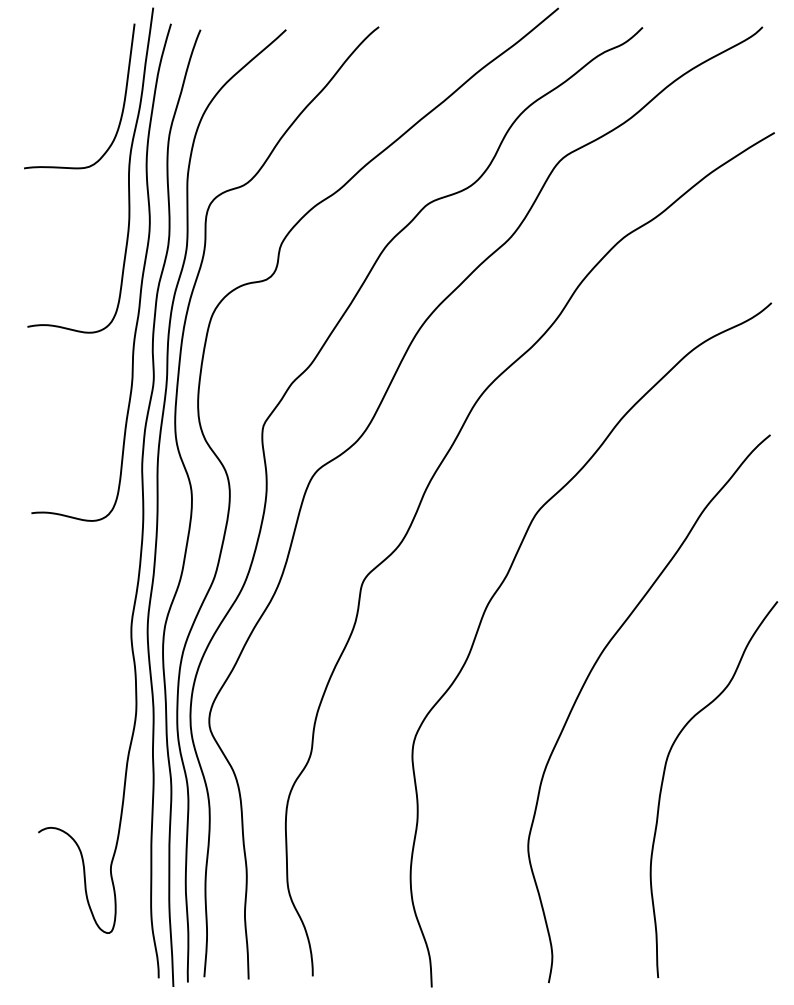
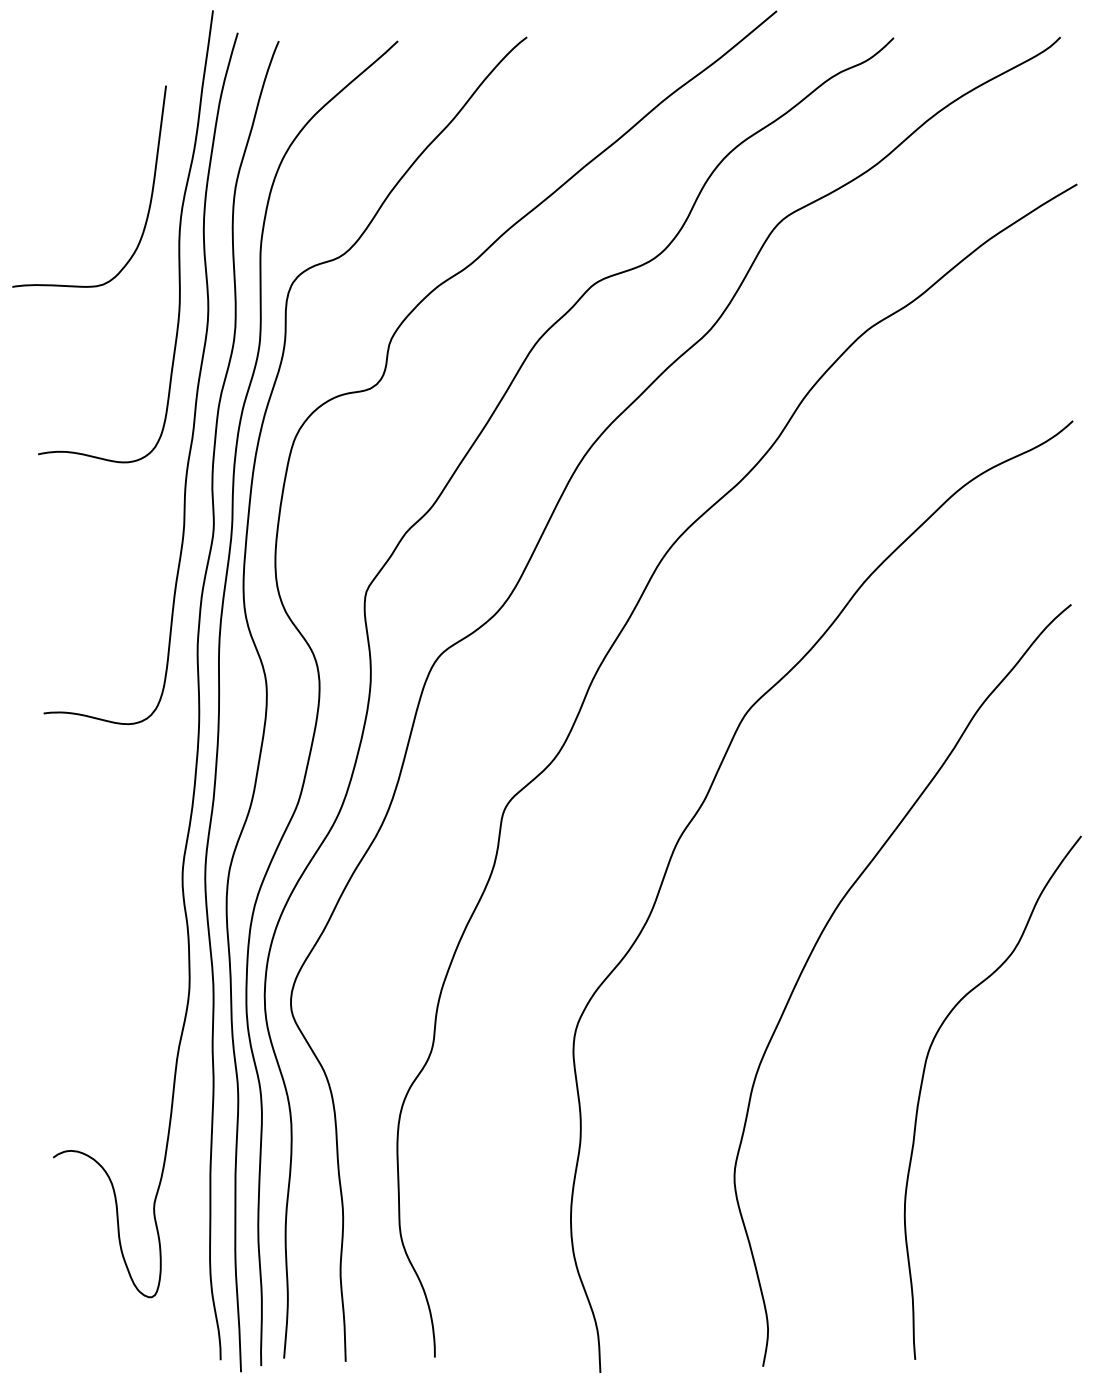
curve: (123, 103) -> (150, 196), moved

